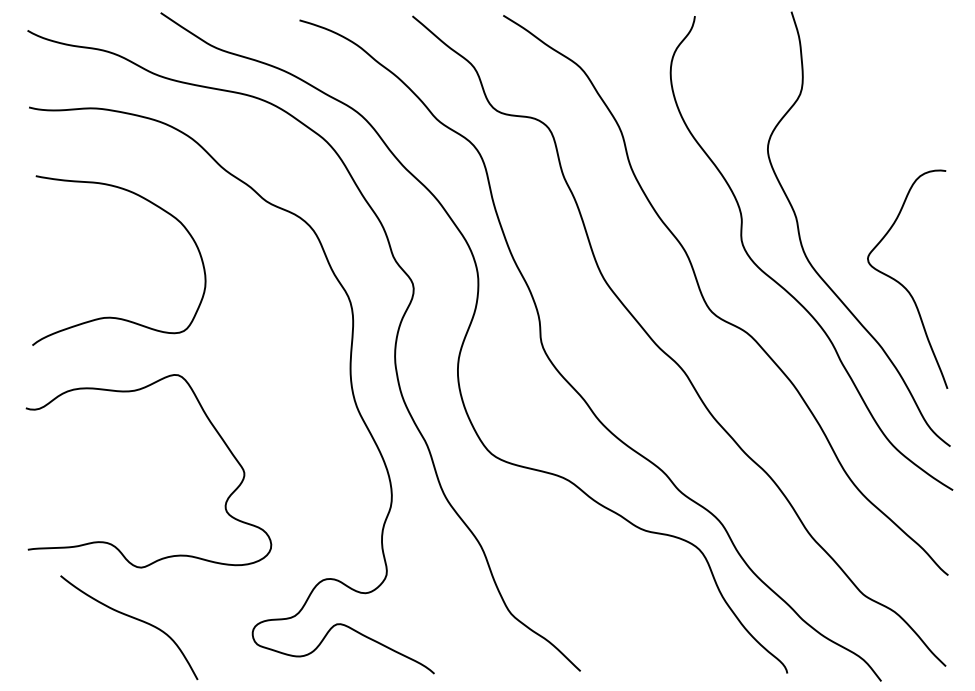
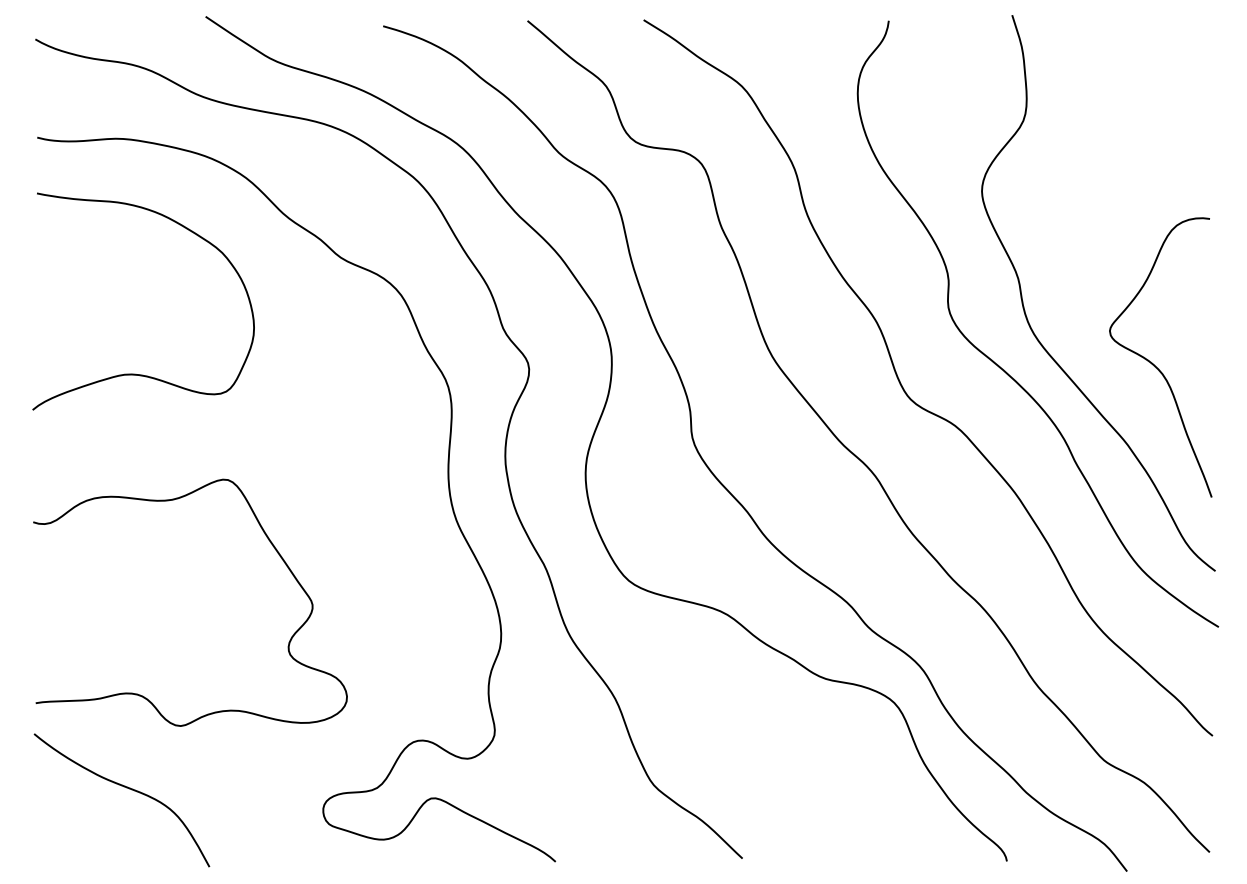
curve: (111, 316) -> (133, 372), moved
curve: (134, 619) -> (128, 789), moved

